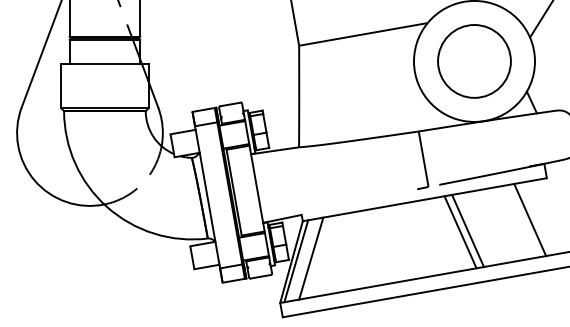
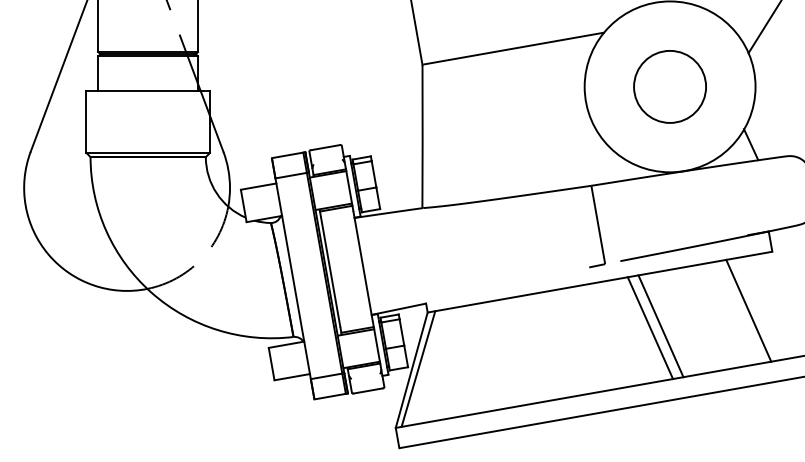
circle: (474, 61) -> (669, 86), size x0.7
line: (311, 258) -> (439, 365), removed

